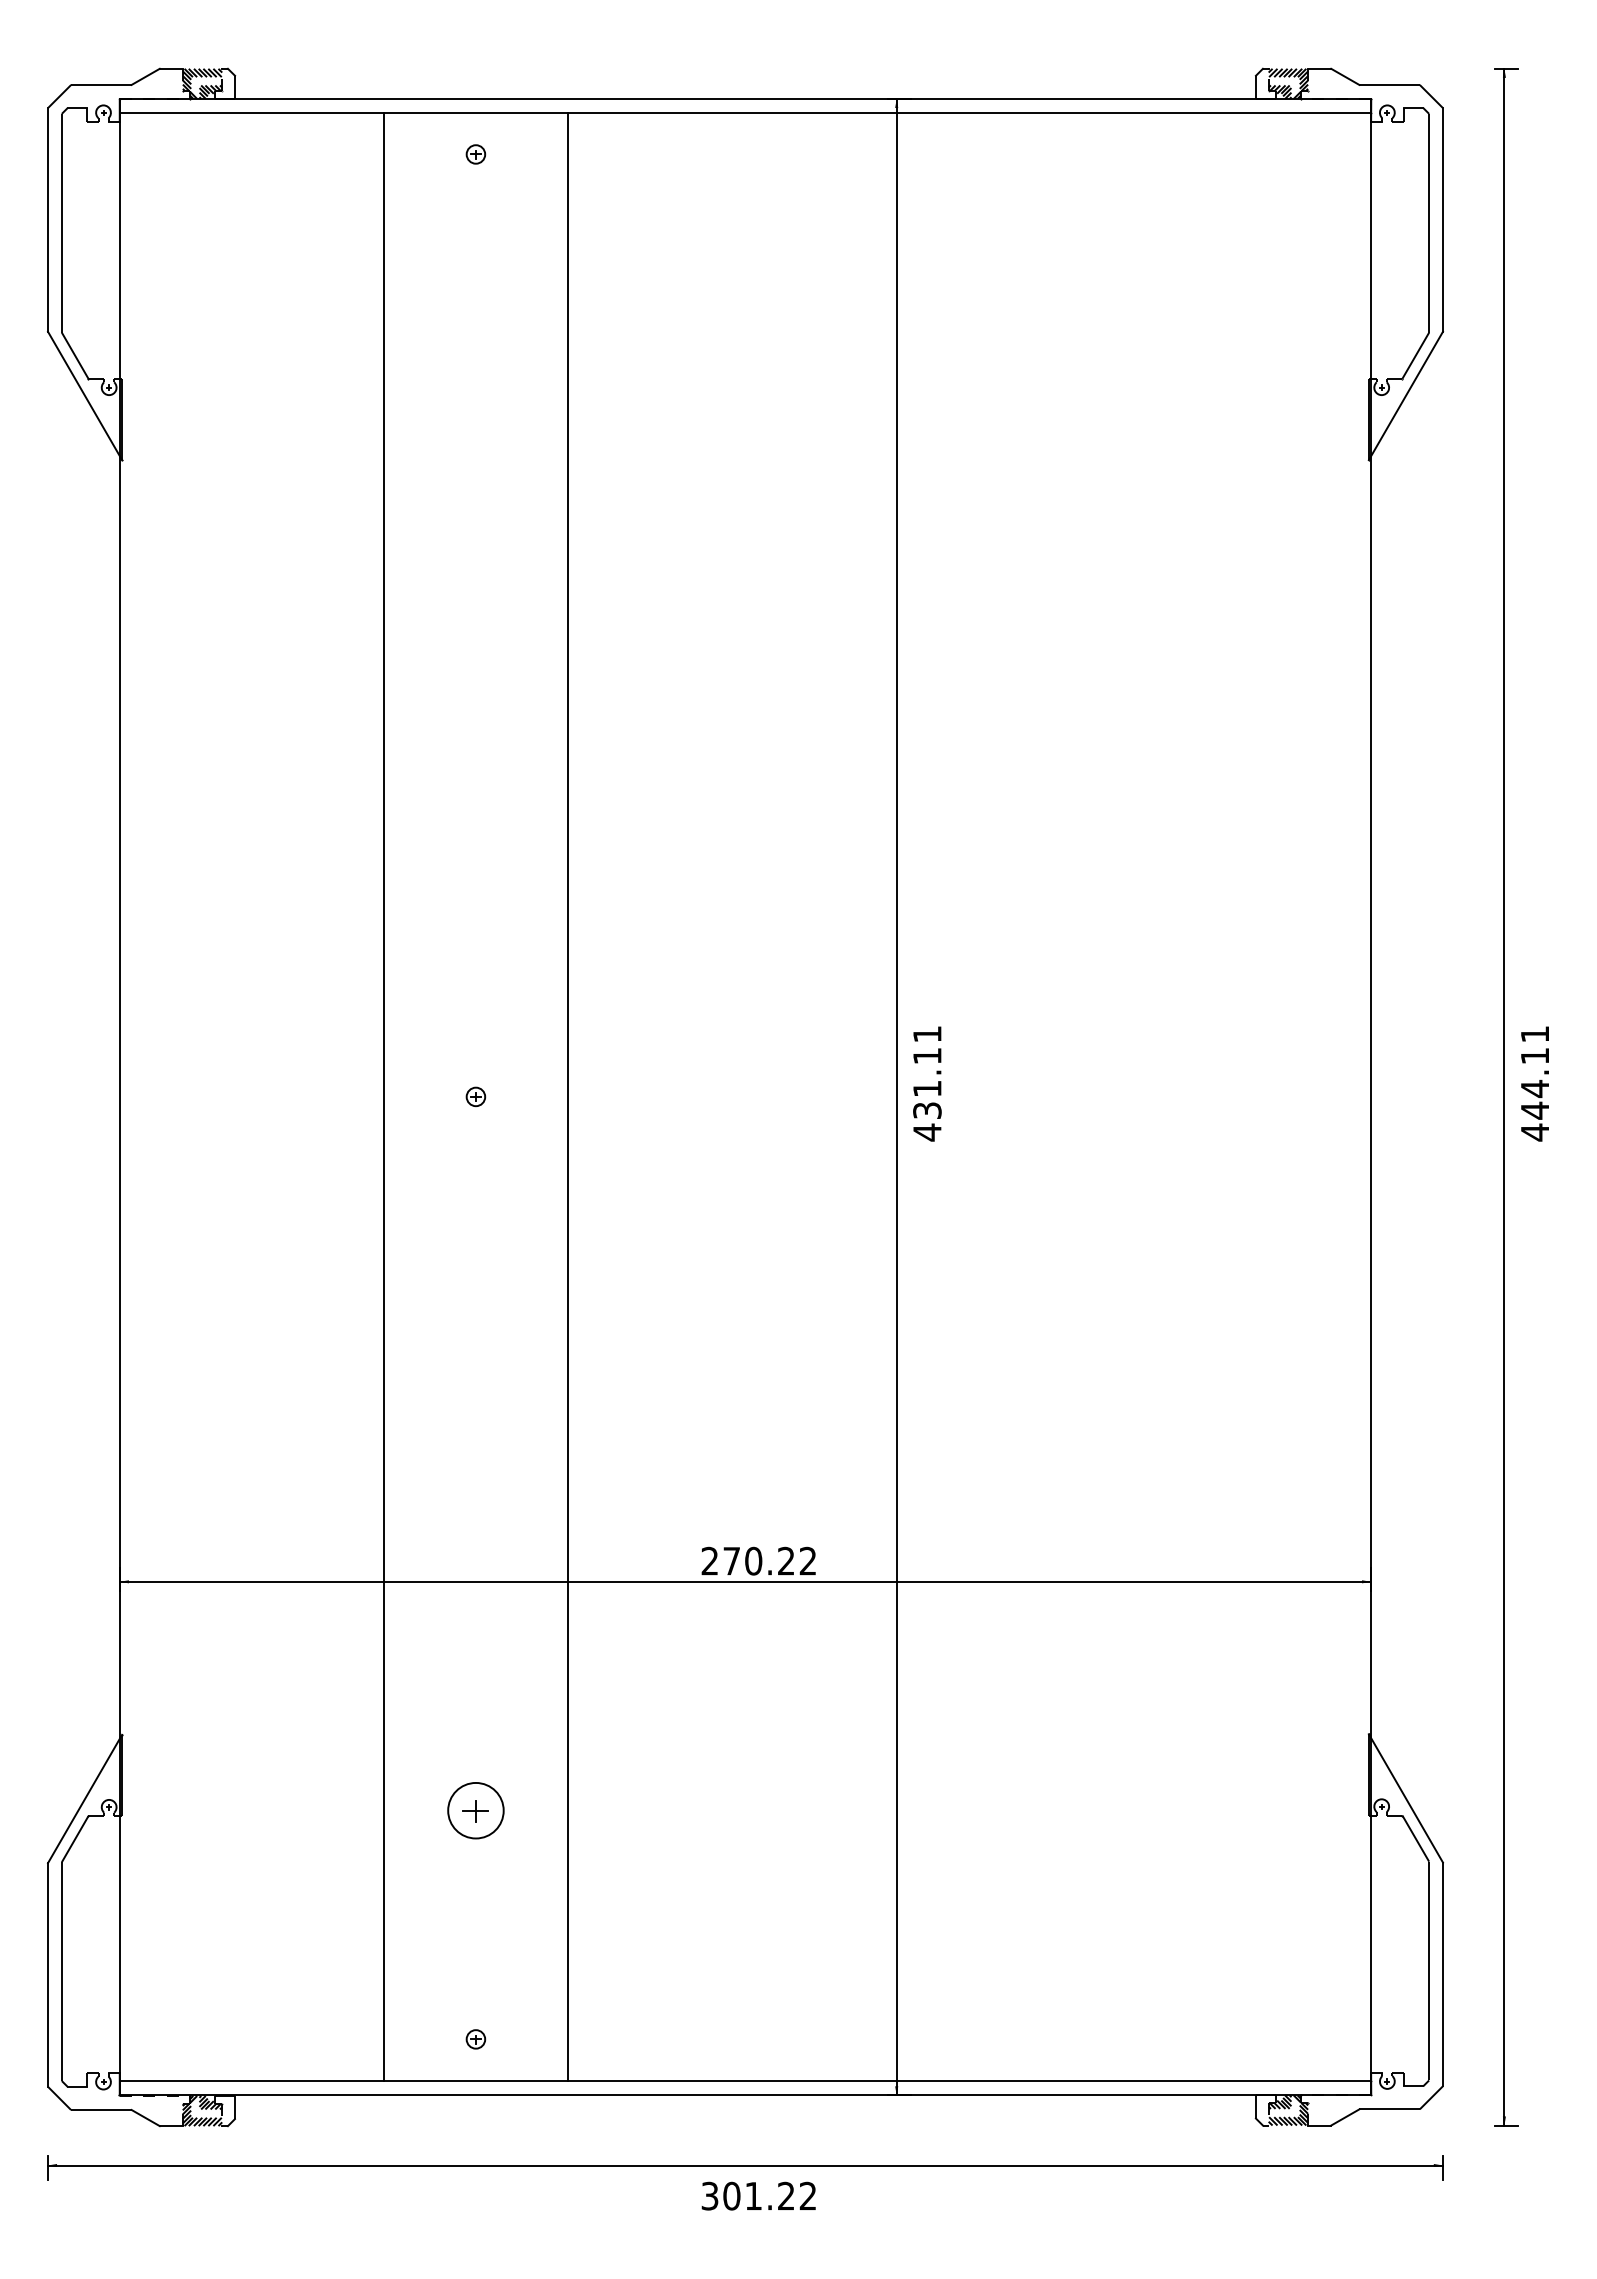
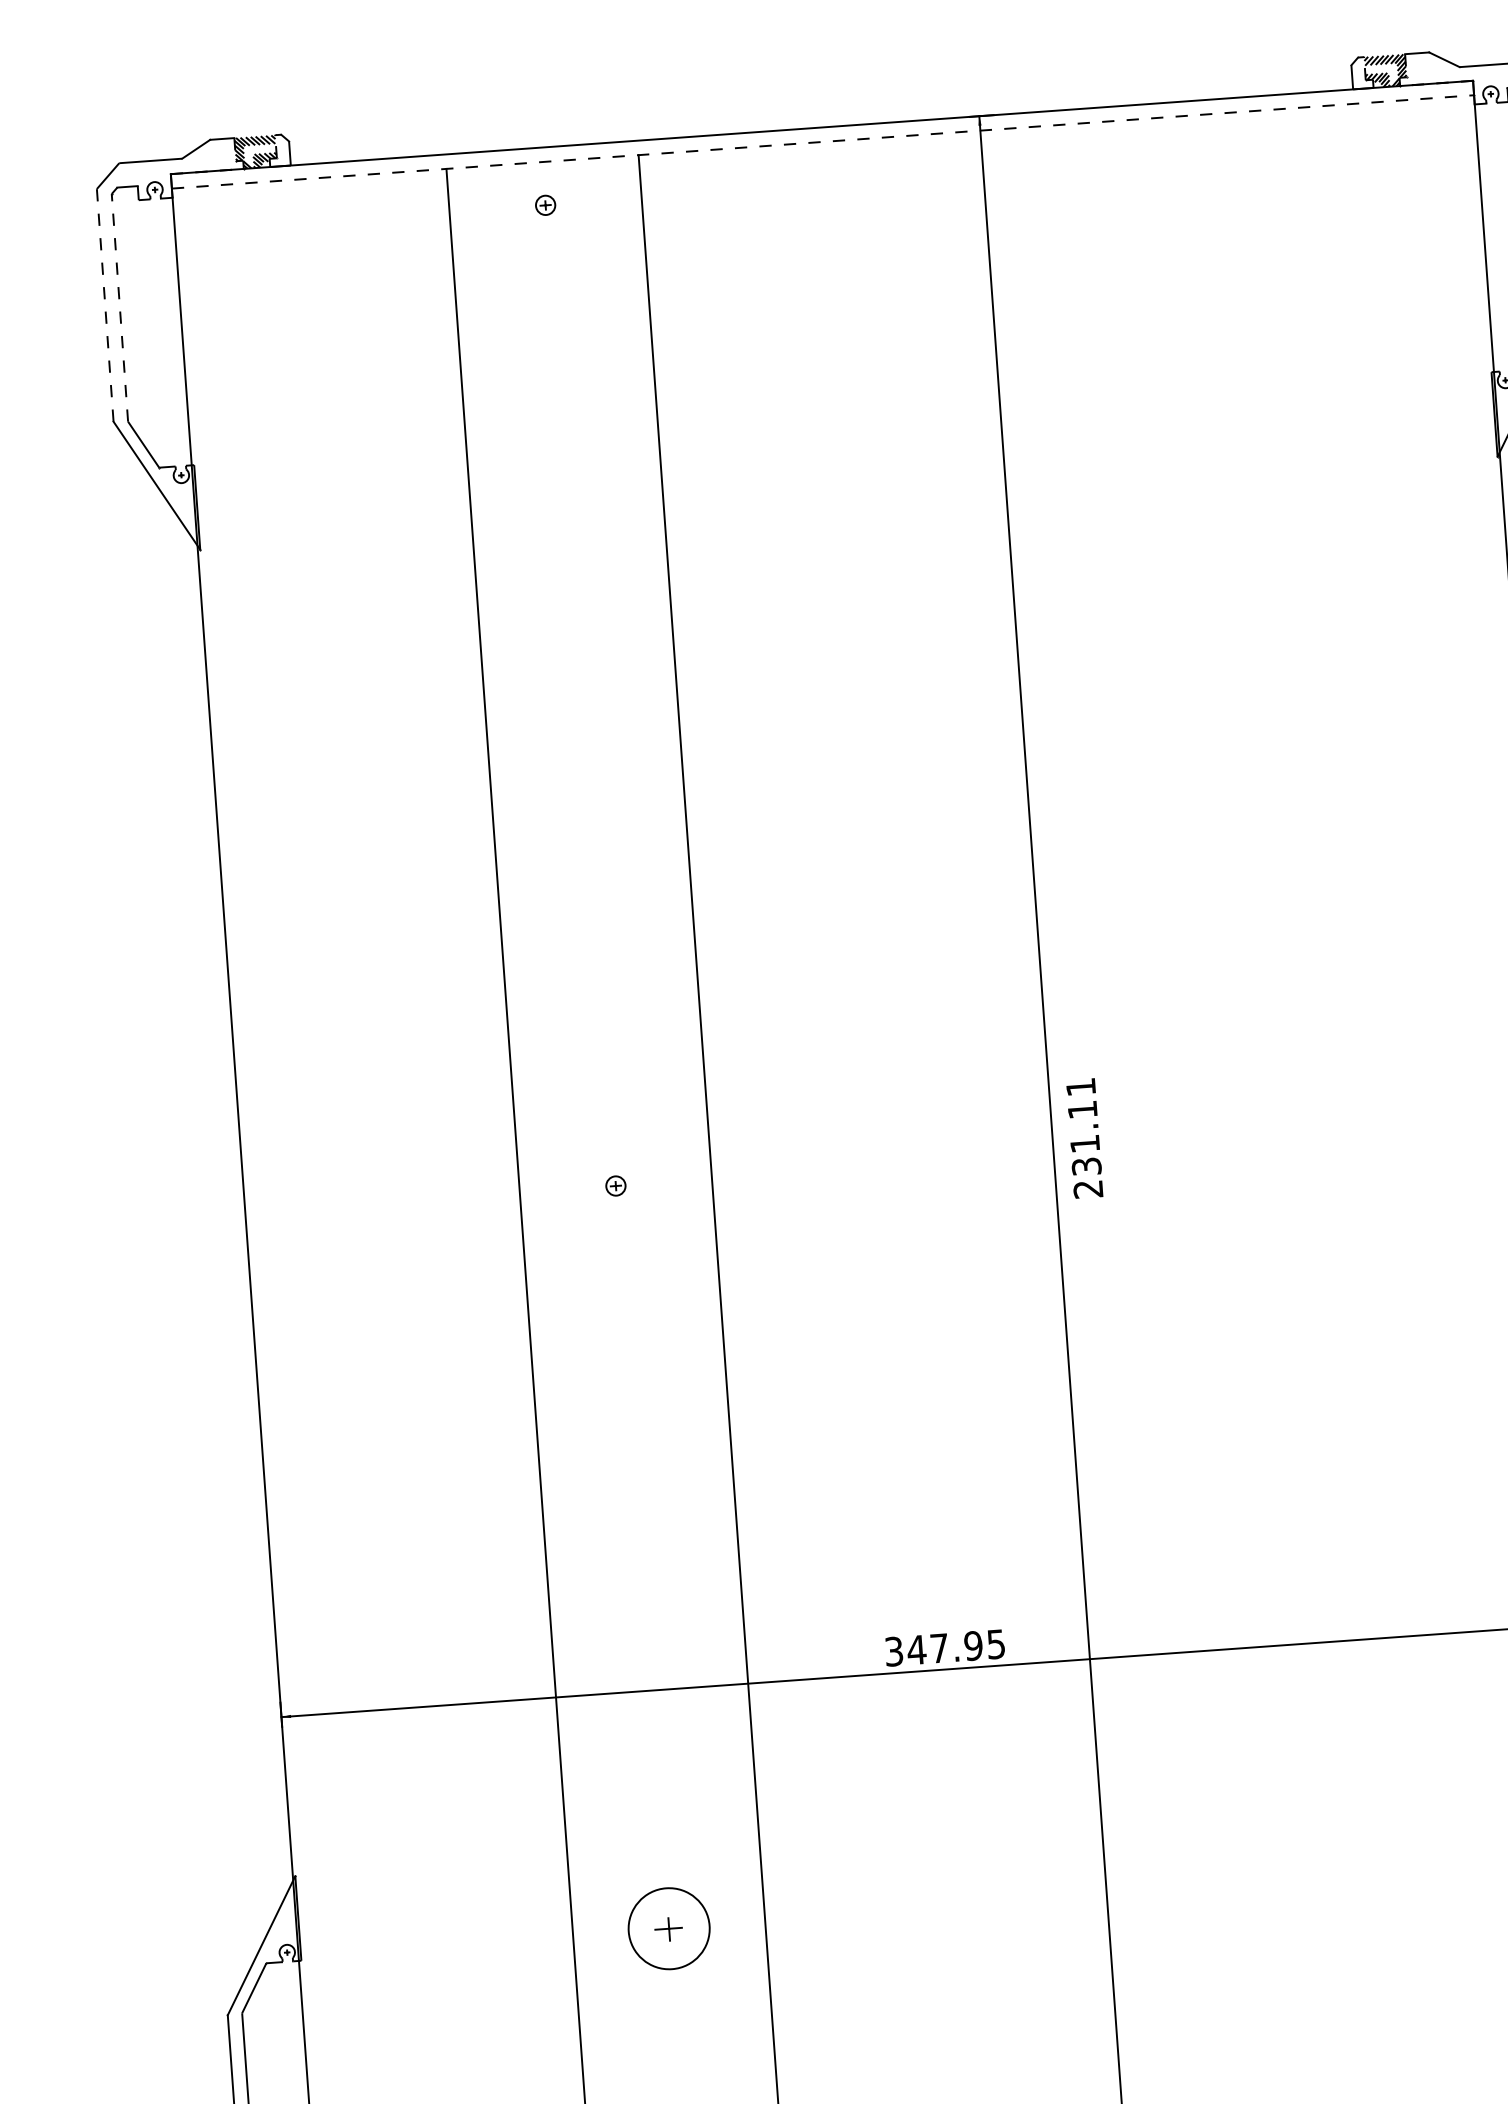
line: (745, 112) -> (822, 141), solid -> dashed
line: (48, 219) -> (105, 304), solid -> dashed
line: (61, 221) -> (119, 306), solid -> dashed
text: (927, 1132) -> (1088, 1189), 431.11 -> 231.11
text: (758, 1560) -> (944, 1647), 270.22 -> 347.95
circle: (475, 1810) -> (668, 1928), size x1.4

